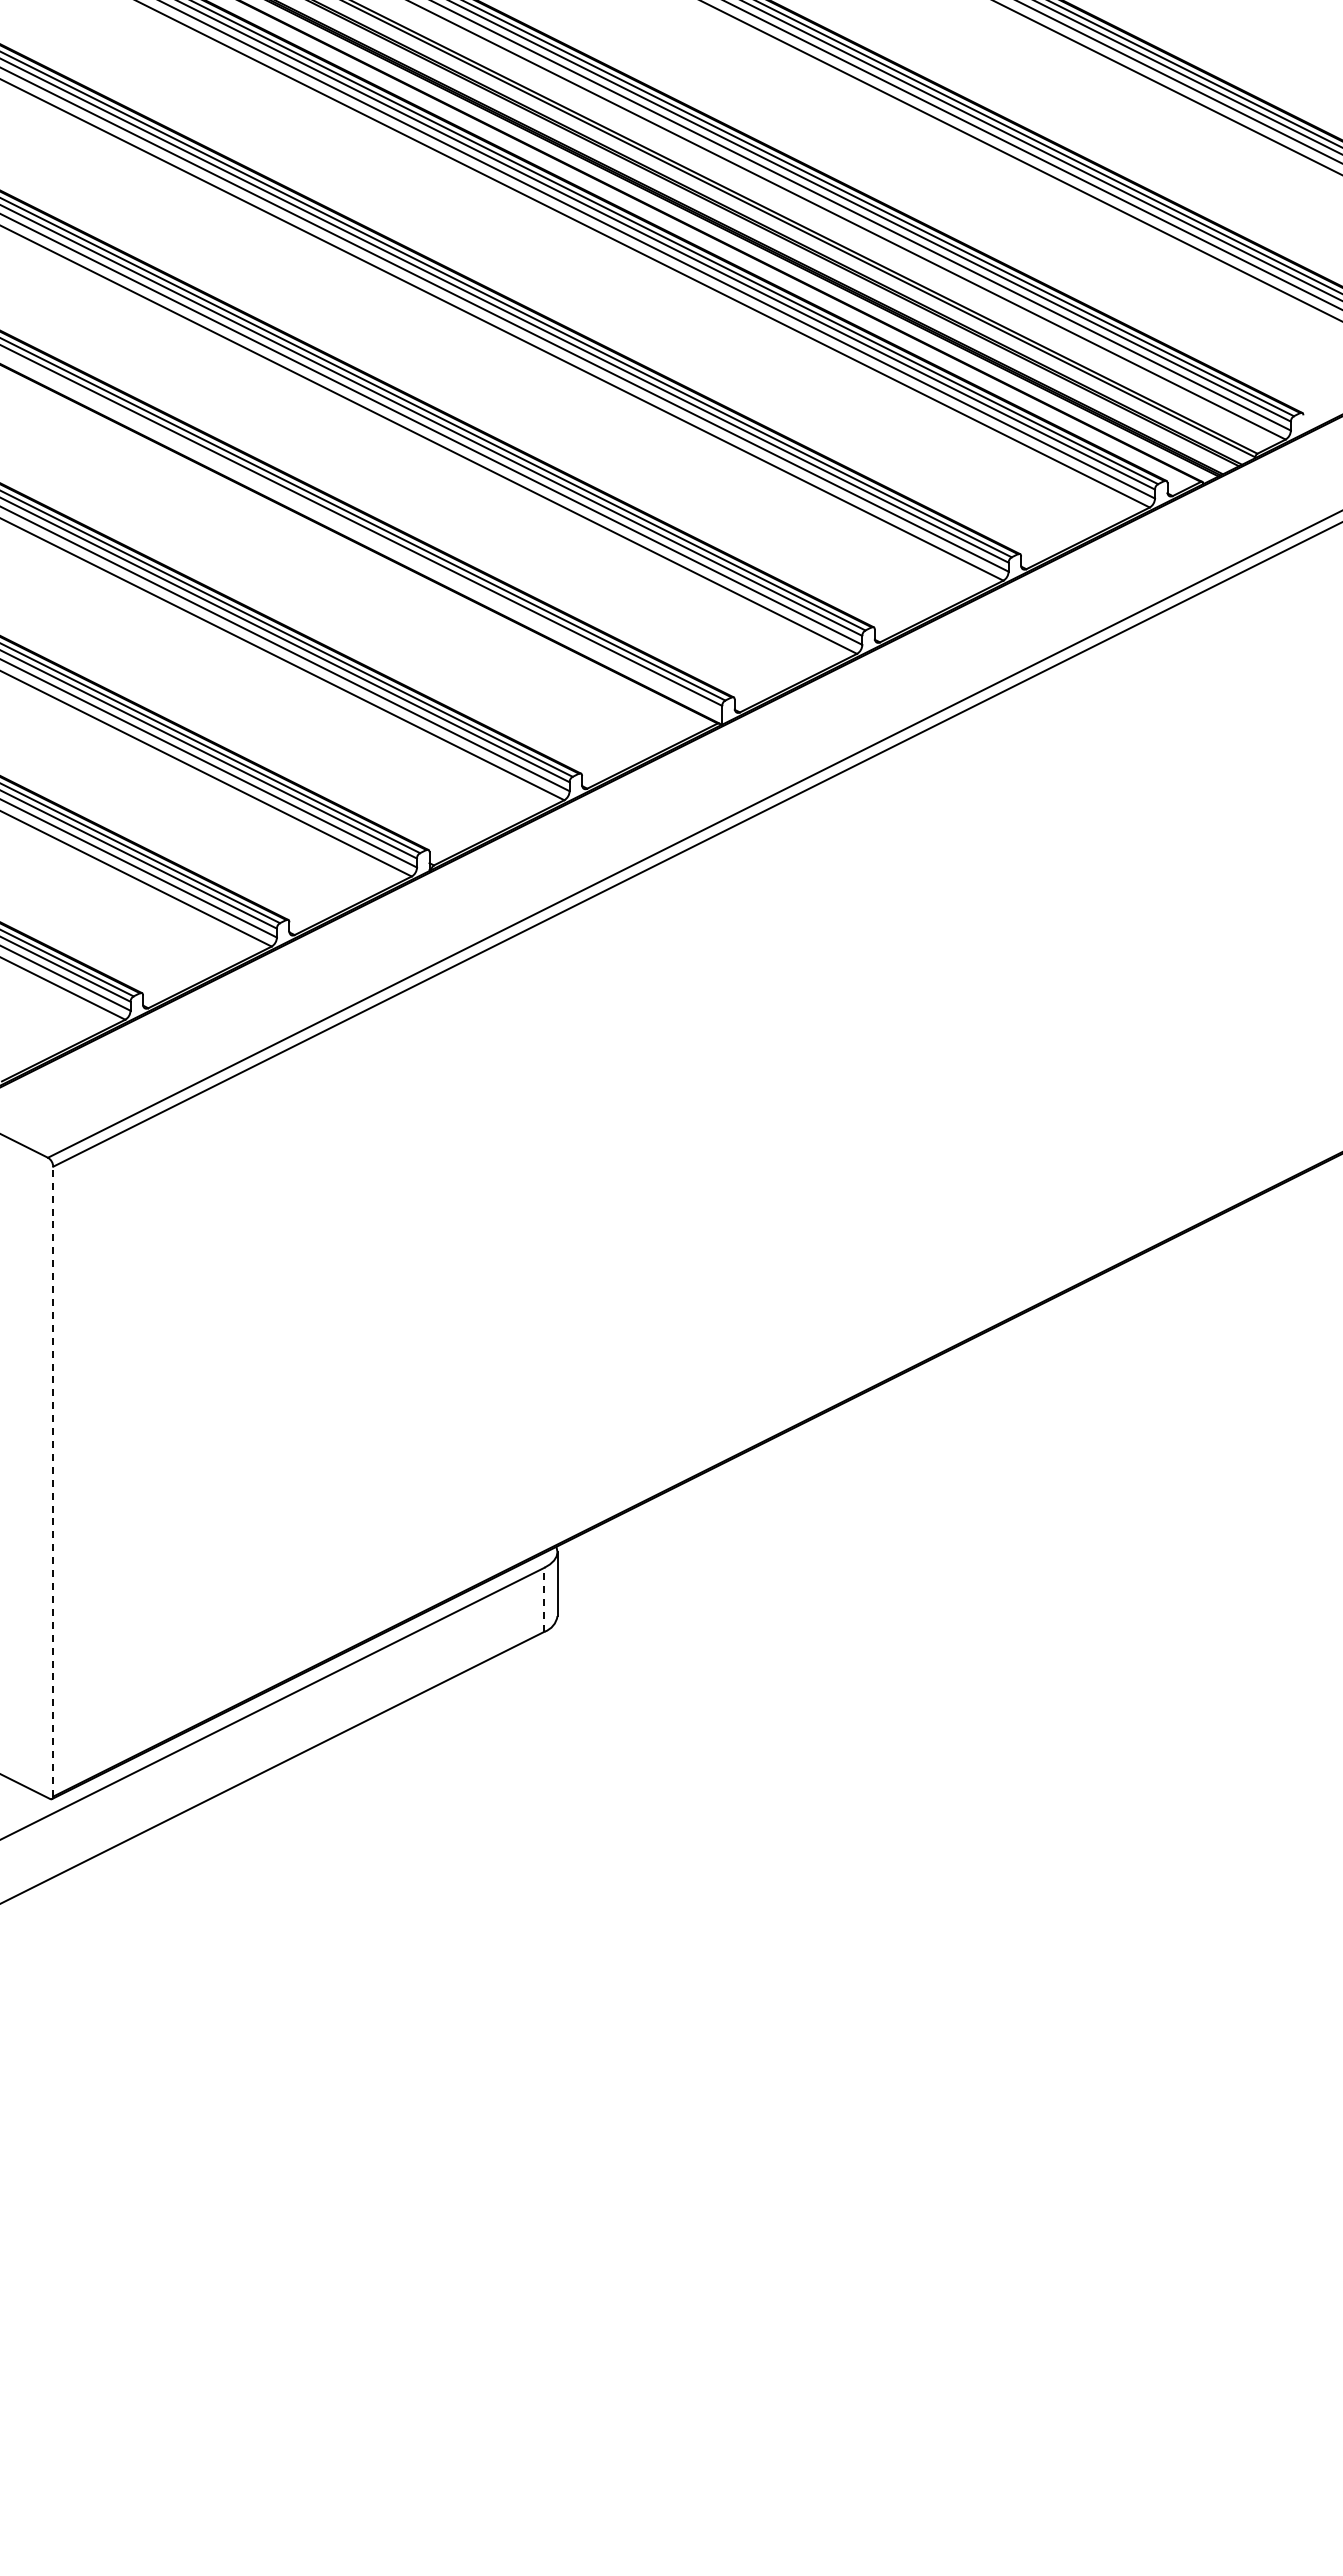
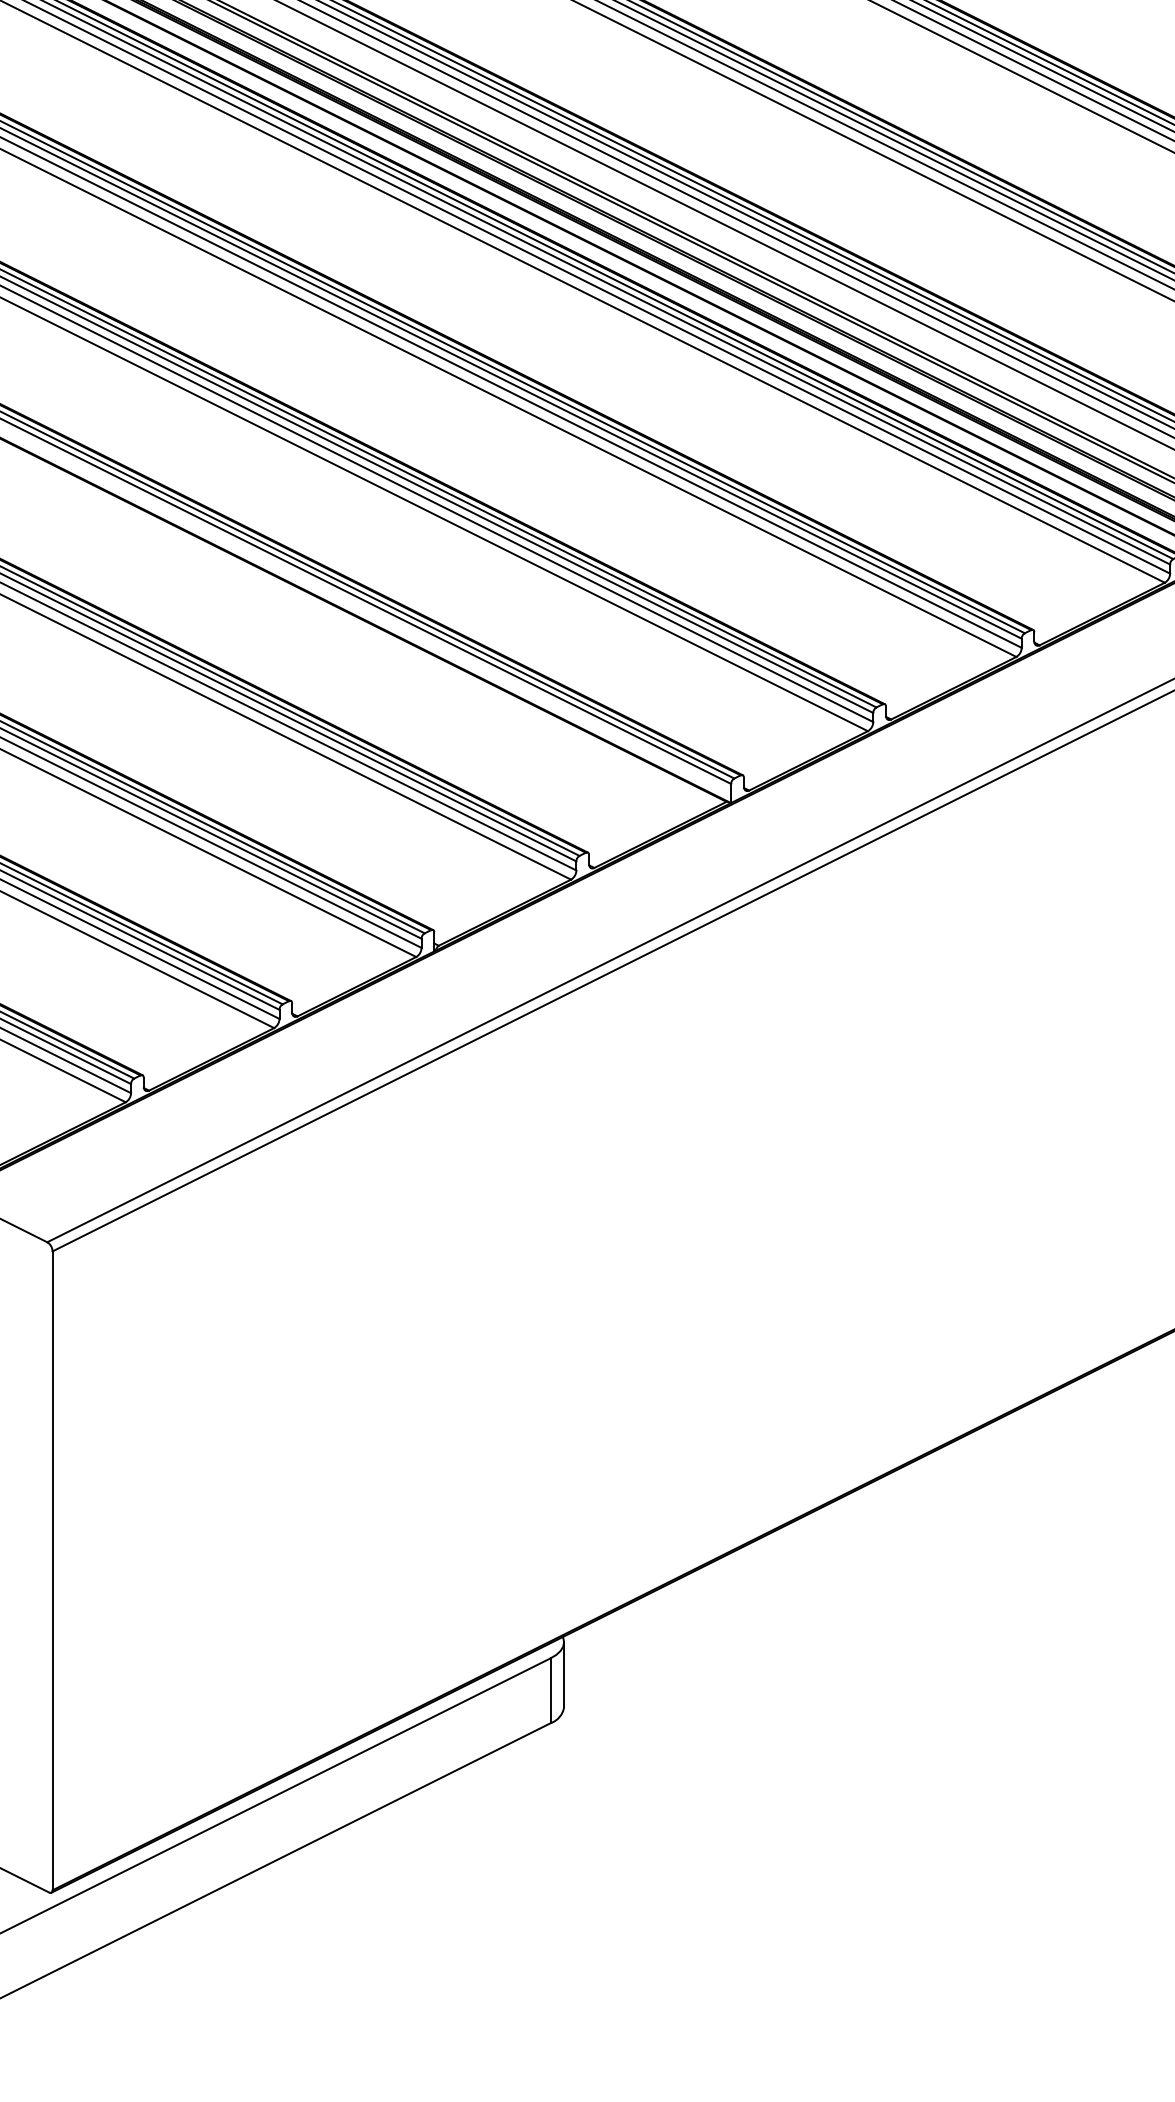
line: (53, 1481) -> (52, 1570), dashed -> solid
line: (544, 1599) -> (550, 1690), dashed -> solid

